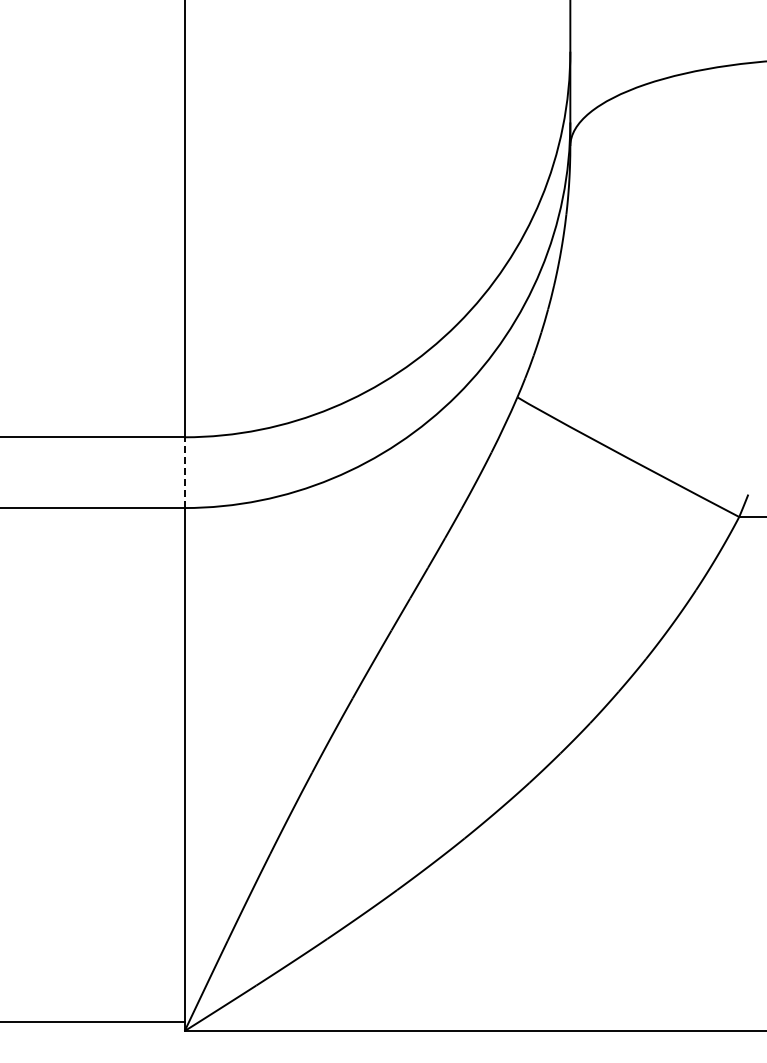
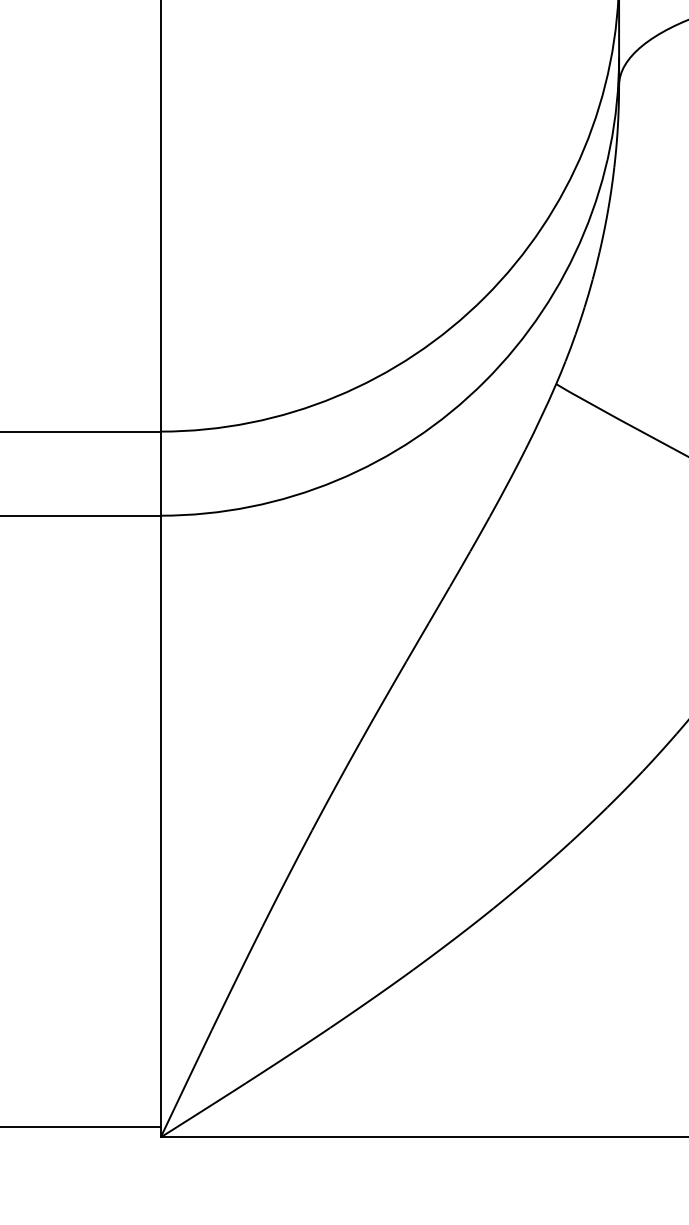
line: (184, 472) -> (160, 473), dashed -> solid

